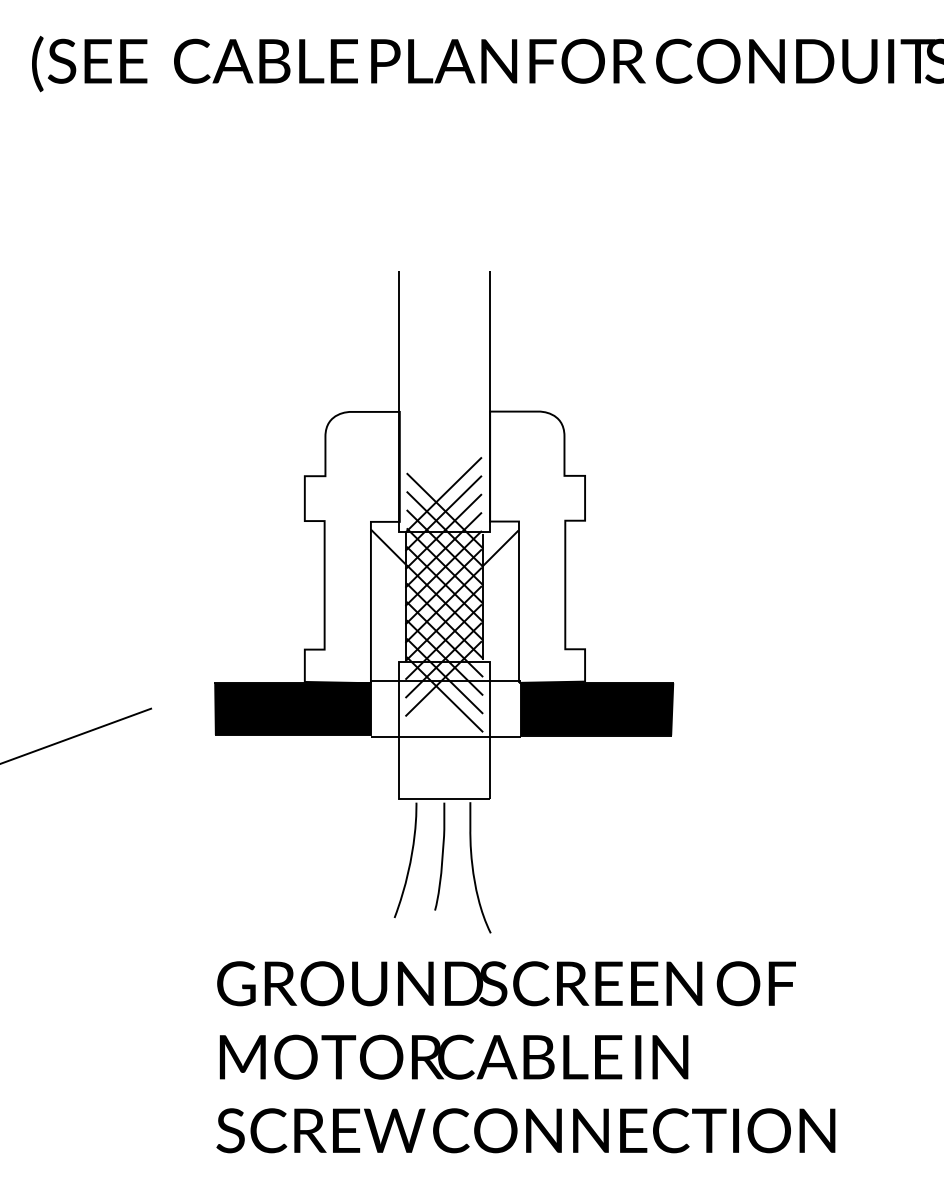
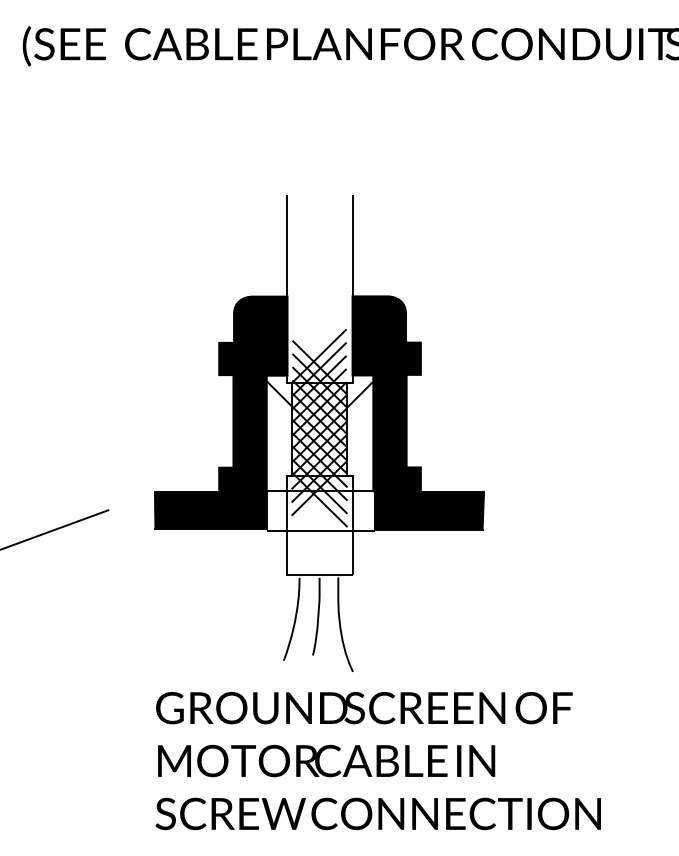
fill: (537, 546) -> (386, 393), added
fill: (351, 547) -> (252, 394), added

